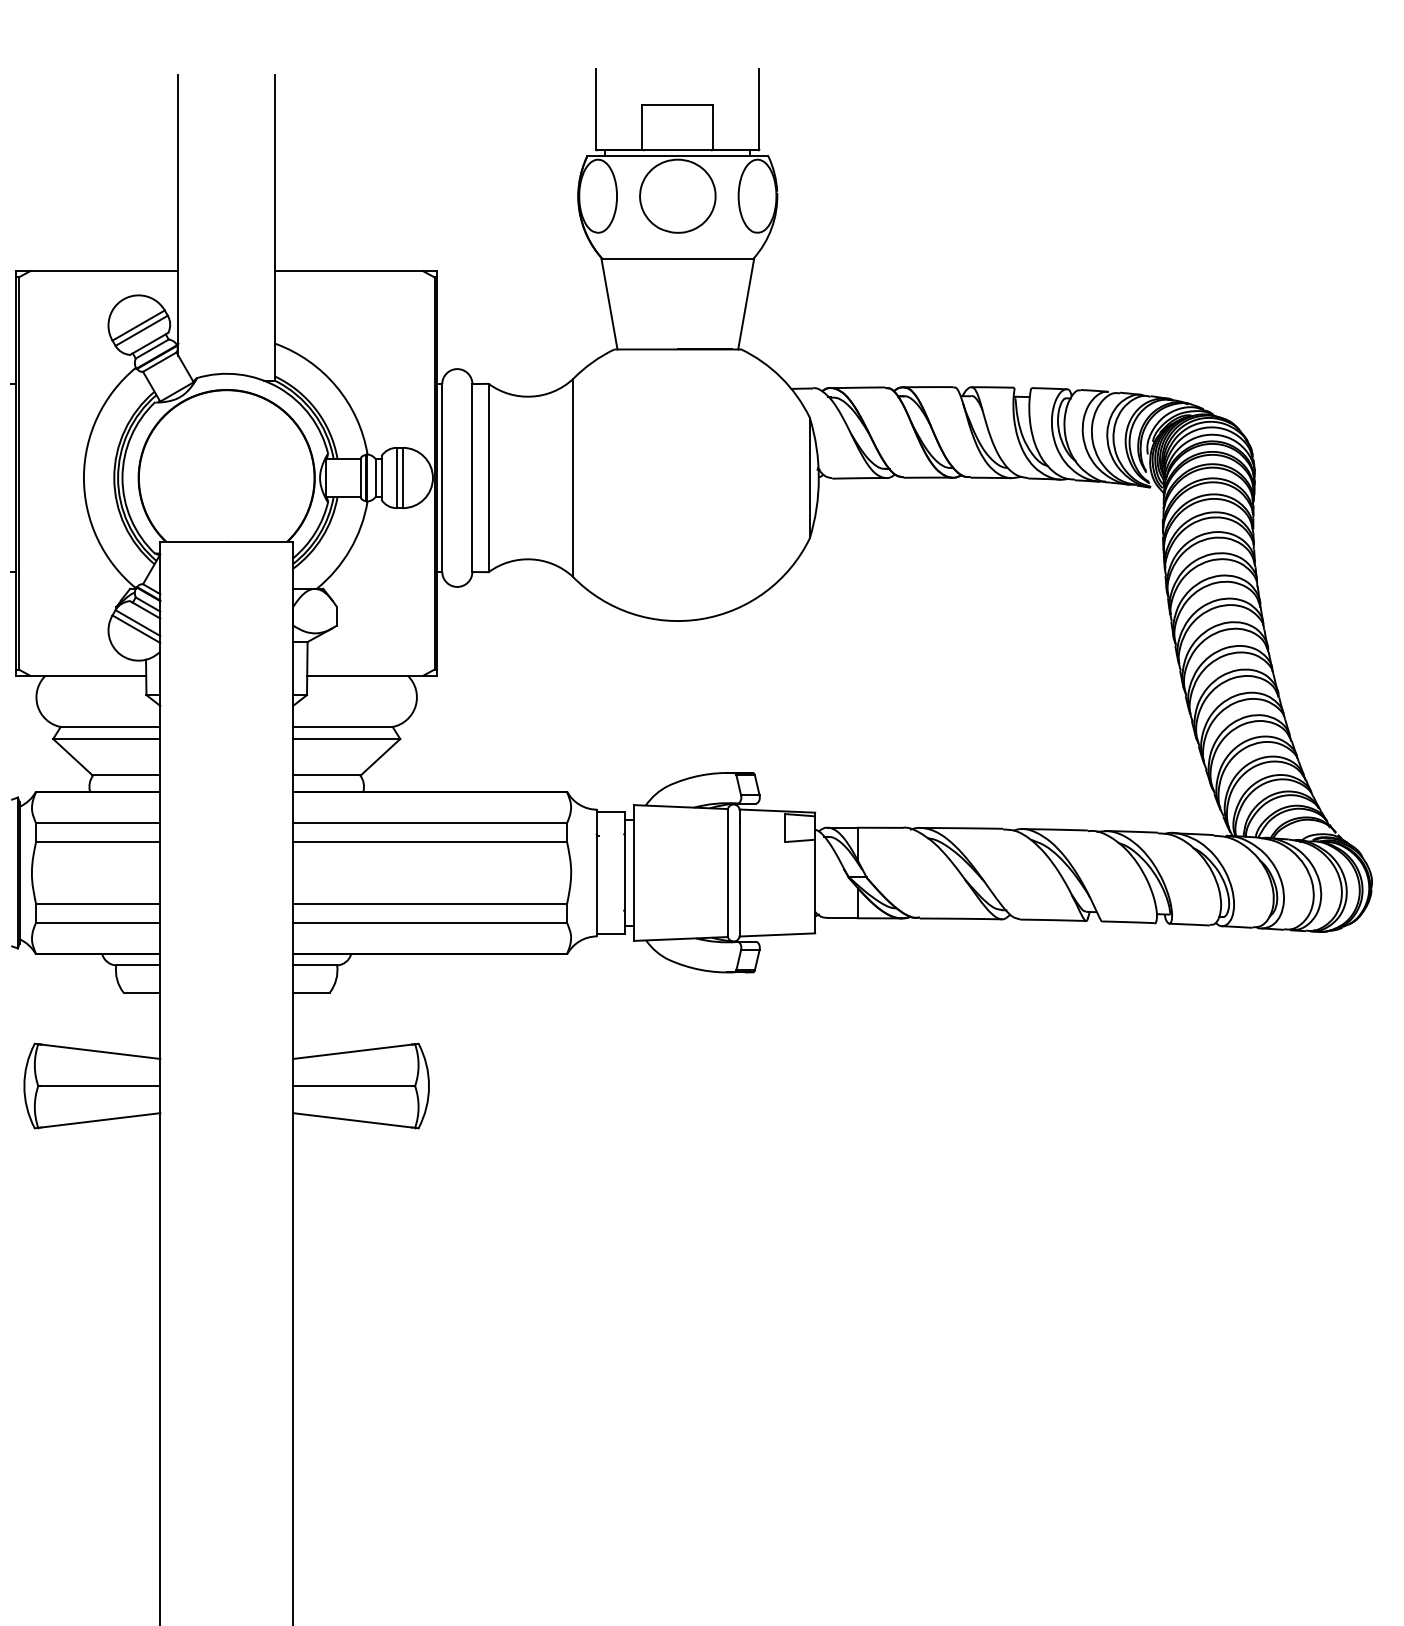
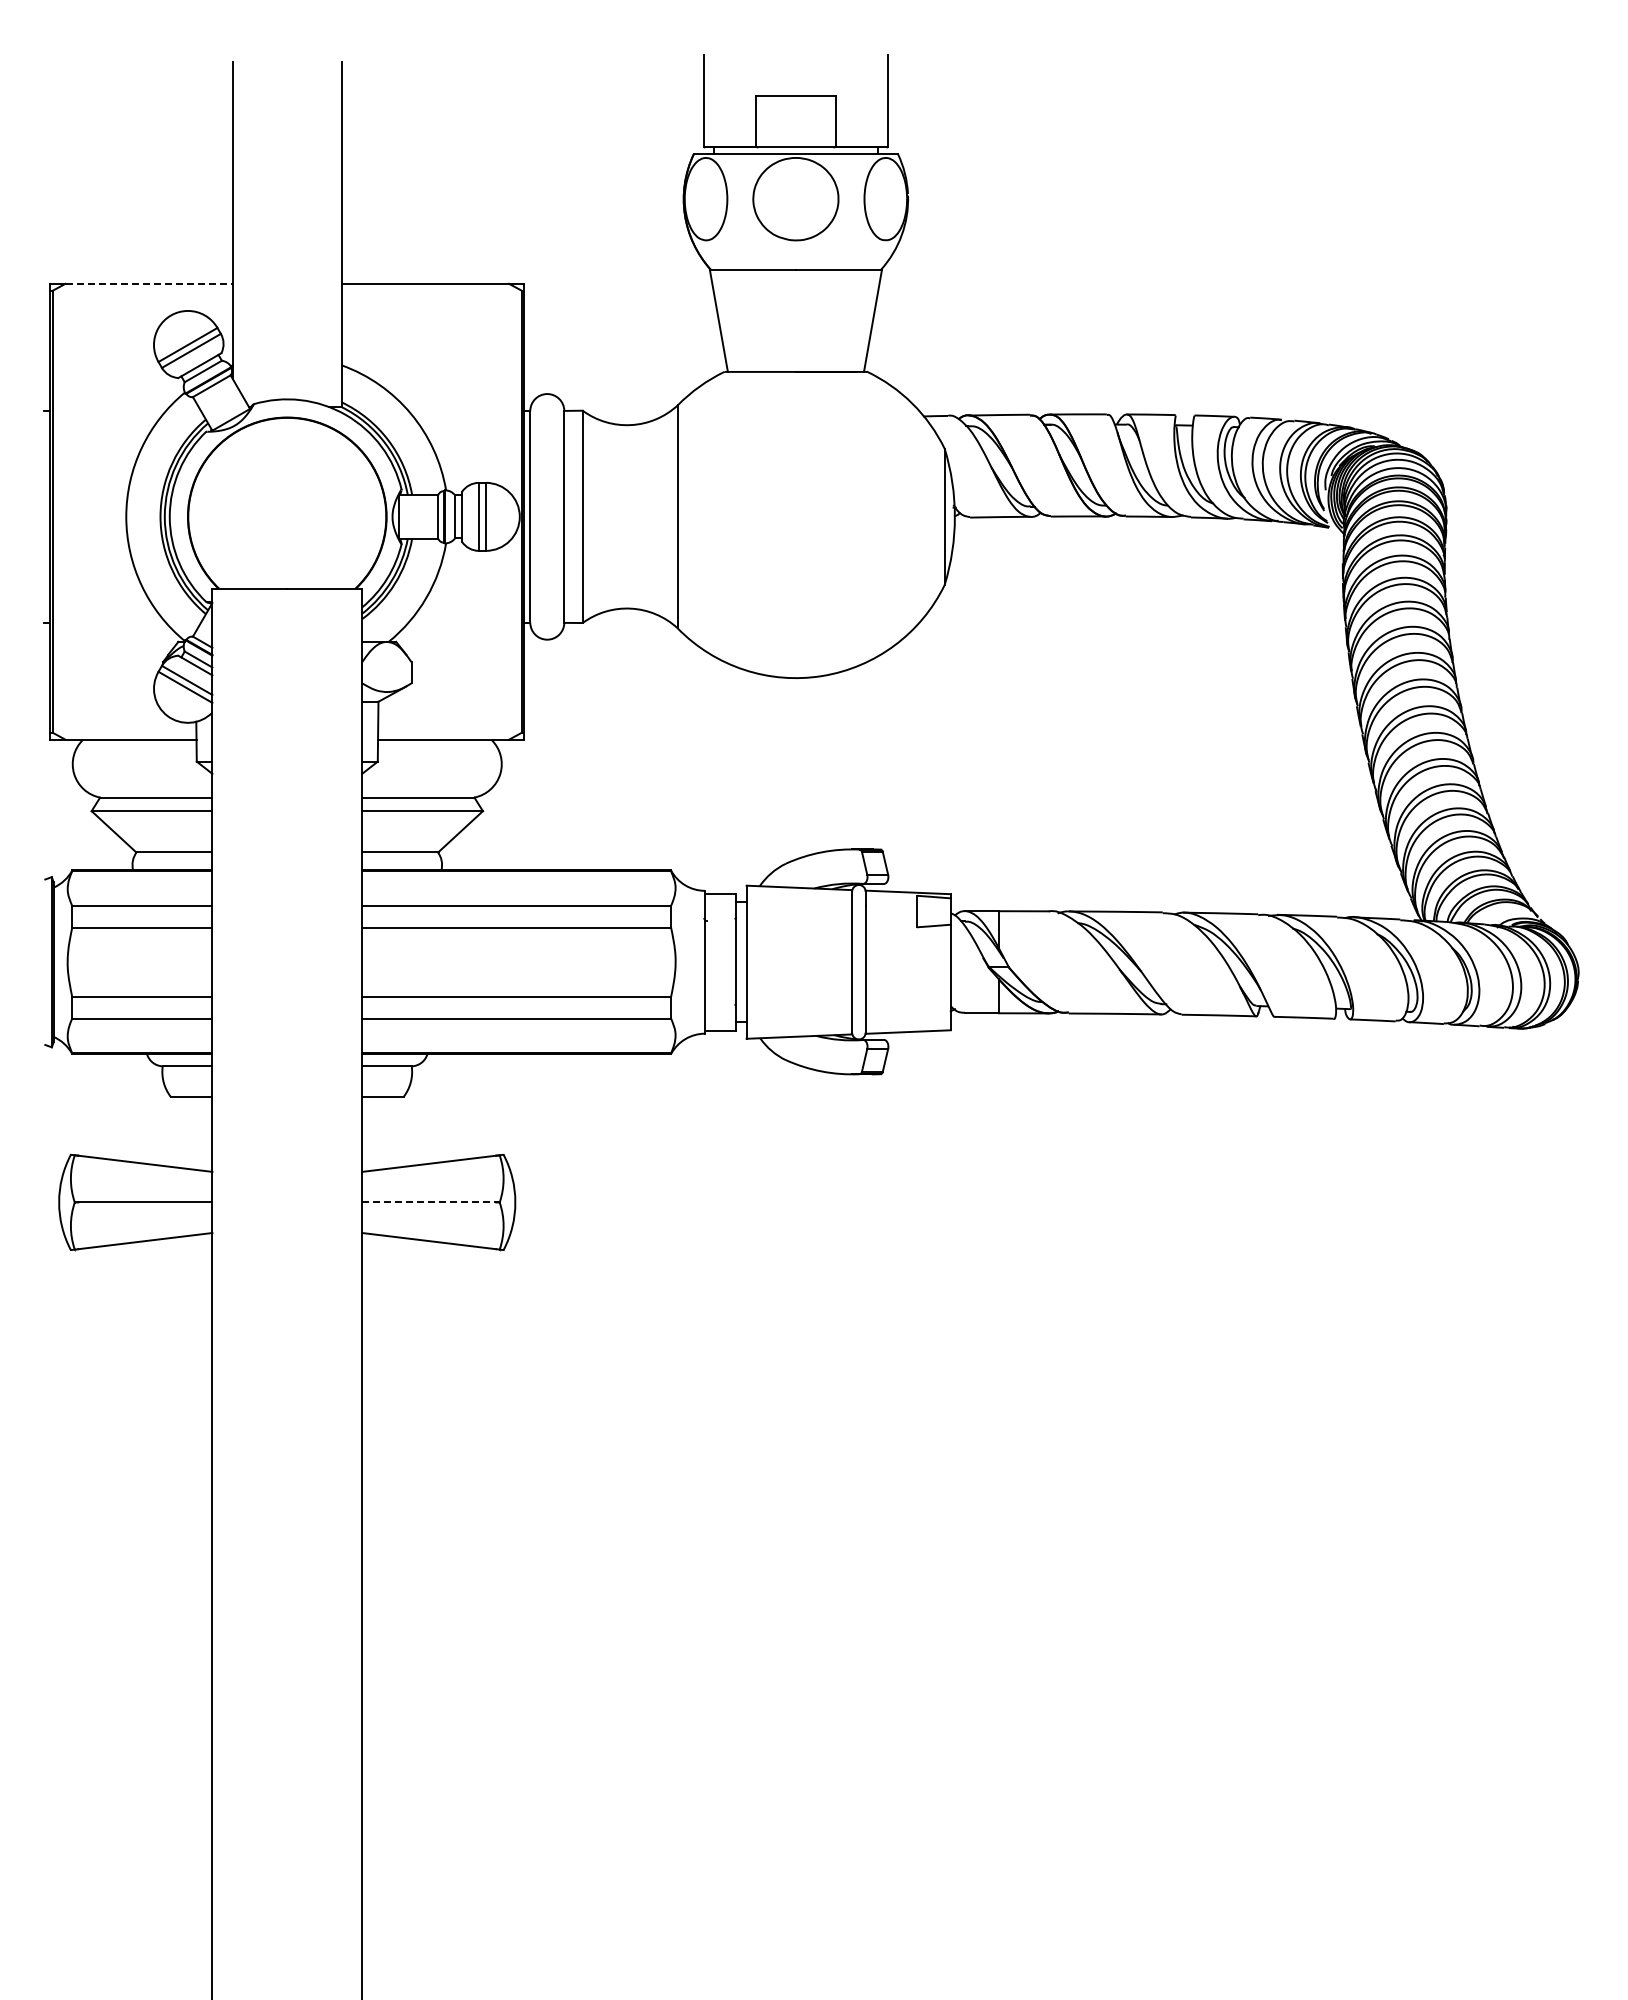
line: (104, 271) -> (149, 283), solid -> dashed
line: (352, 1086) -> (429, 1202), solid -> dashed

